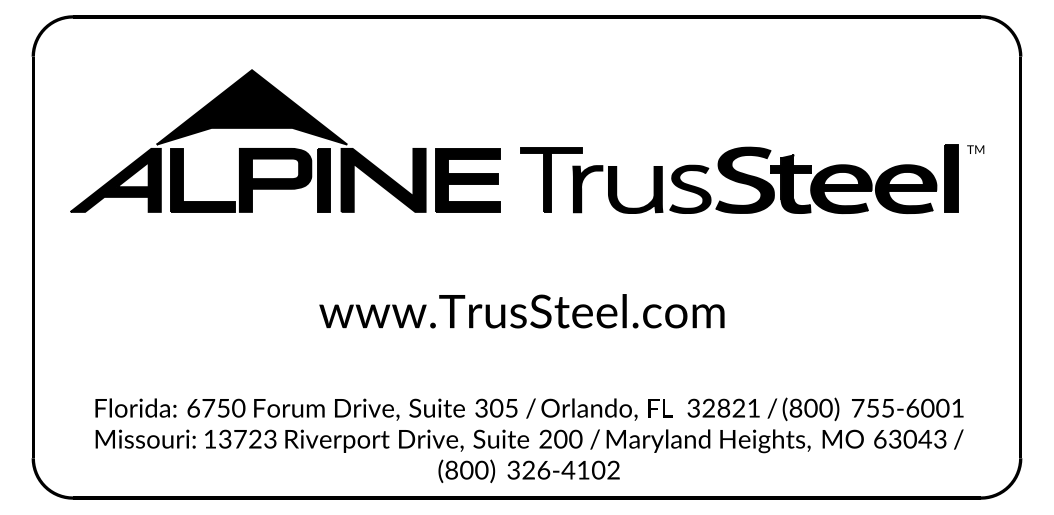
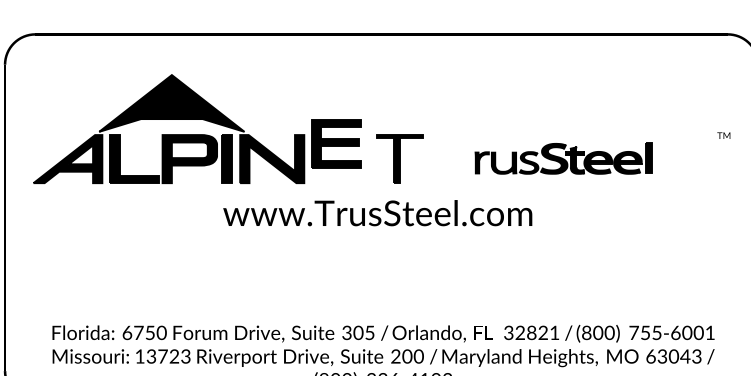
part: (765, 179) -> (563, 158), size x0.6
part: (467, 180) -> (336, 143), moved
text: (521, 311) -> (377, 213), moved

